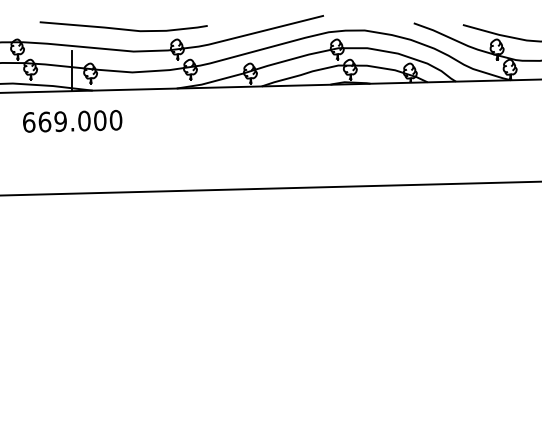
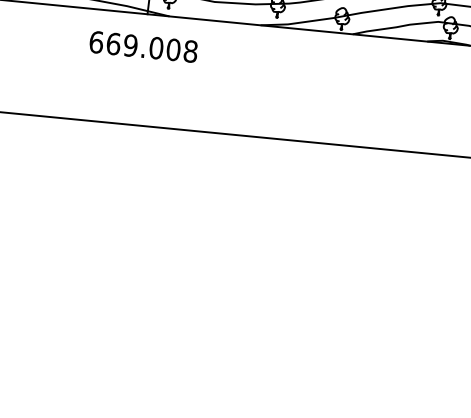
text: (115, 120) -> (190, 51), 669.000 -> 669.008

